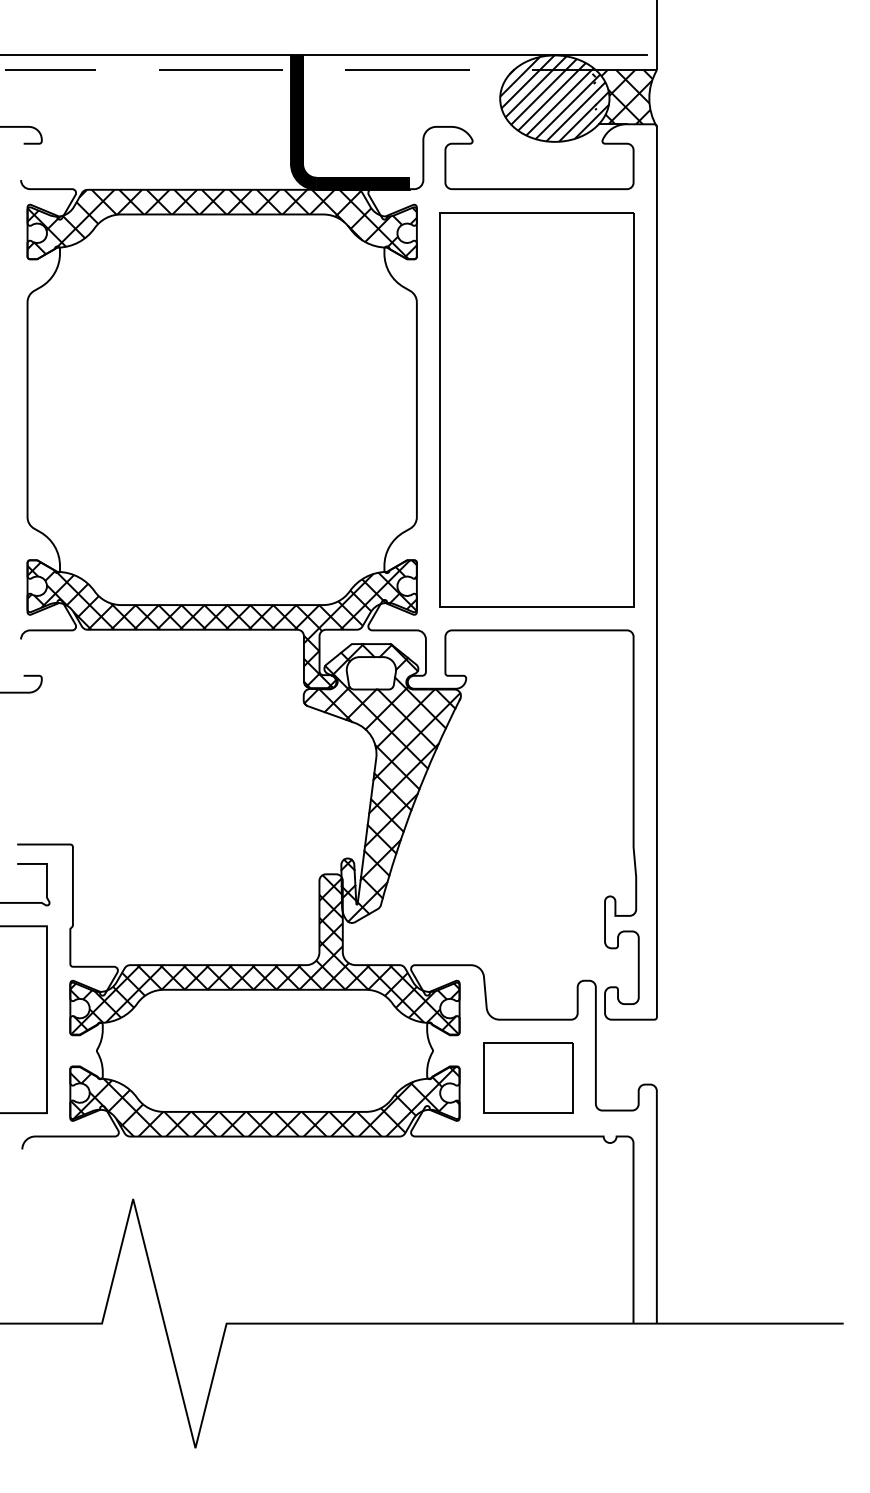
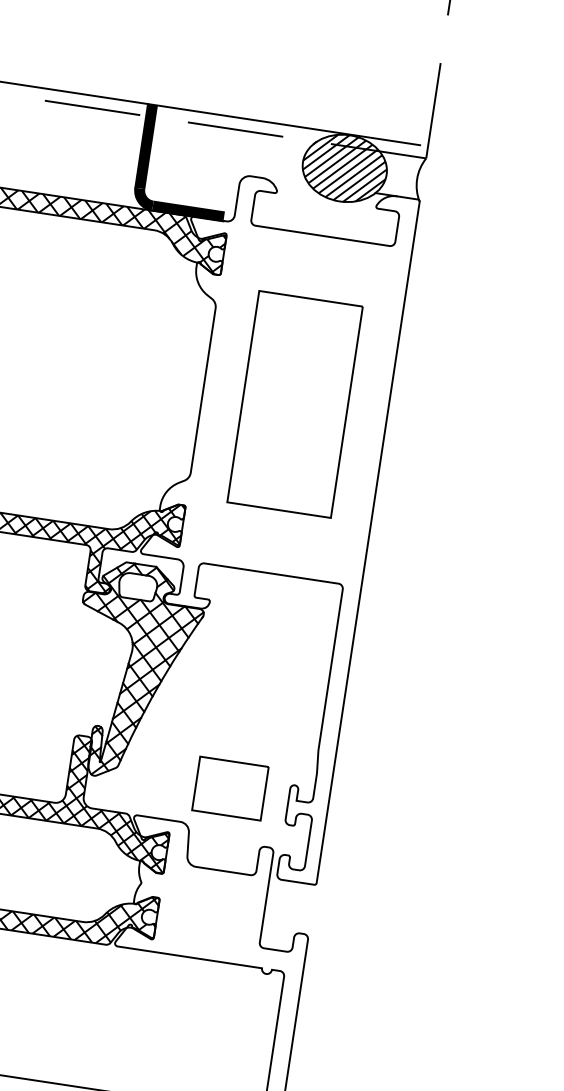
hatch: (622, 97) -> (396, 175), removed
part: (536, 409) -> (294, 404), size x0.7
part: (528, 1077) -> (230, 788), moved

